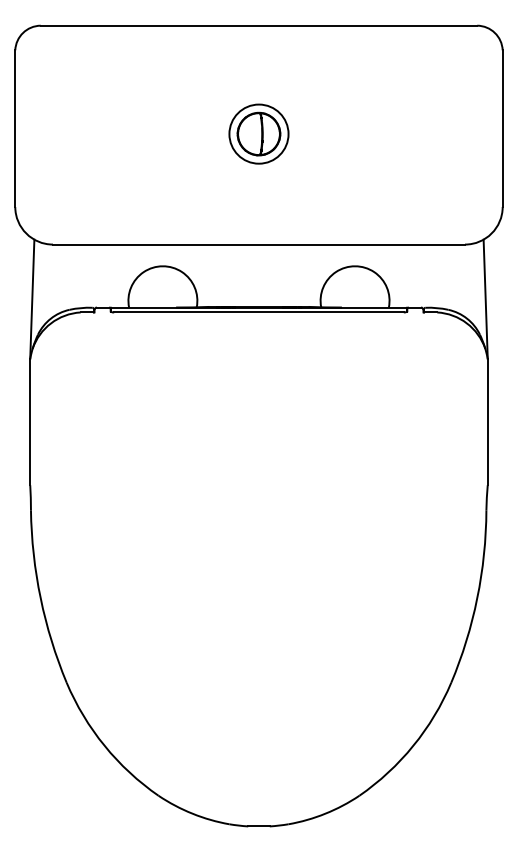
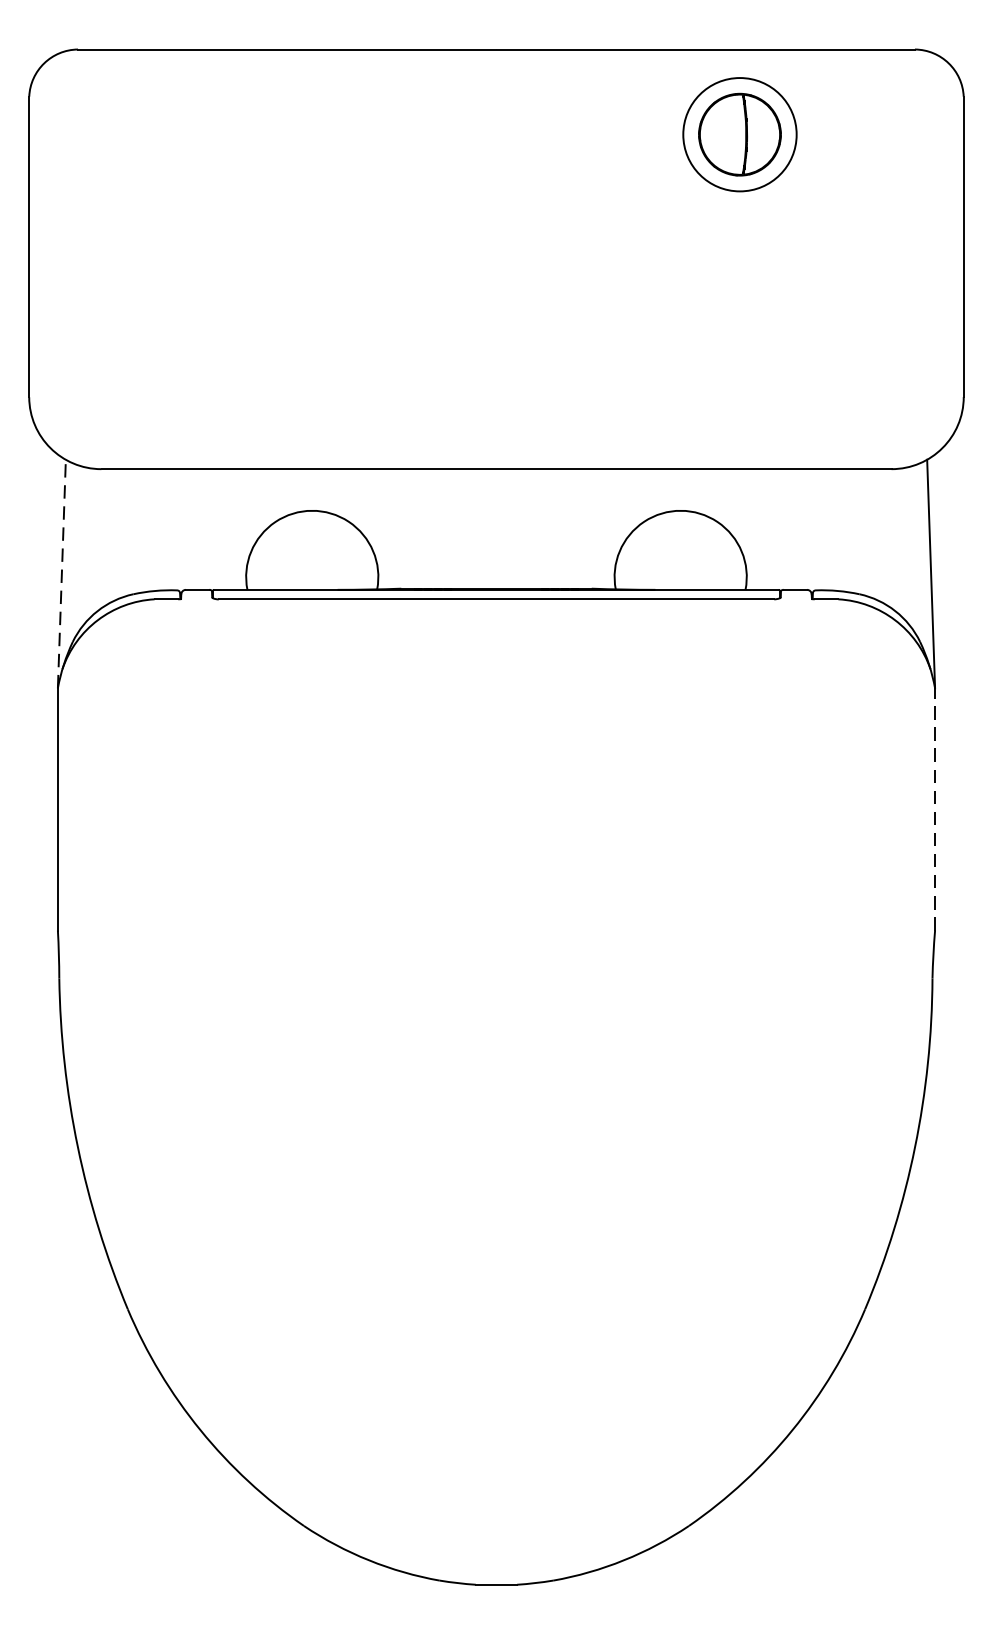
part: (258, 133) -> (739, 133), moved
line: (32, 299) -> (62, 574), solid -> dashed
line: (487, 421) -> (934, 808), solid -> dashed

